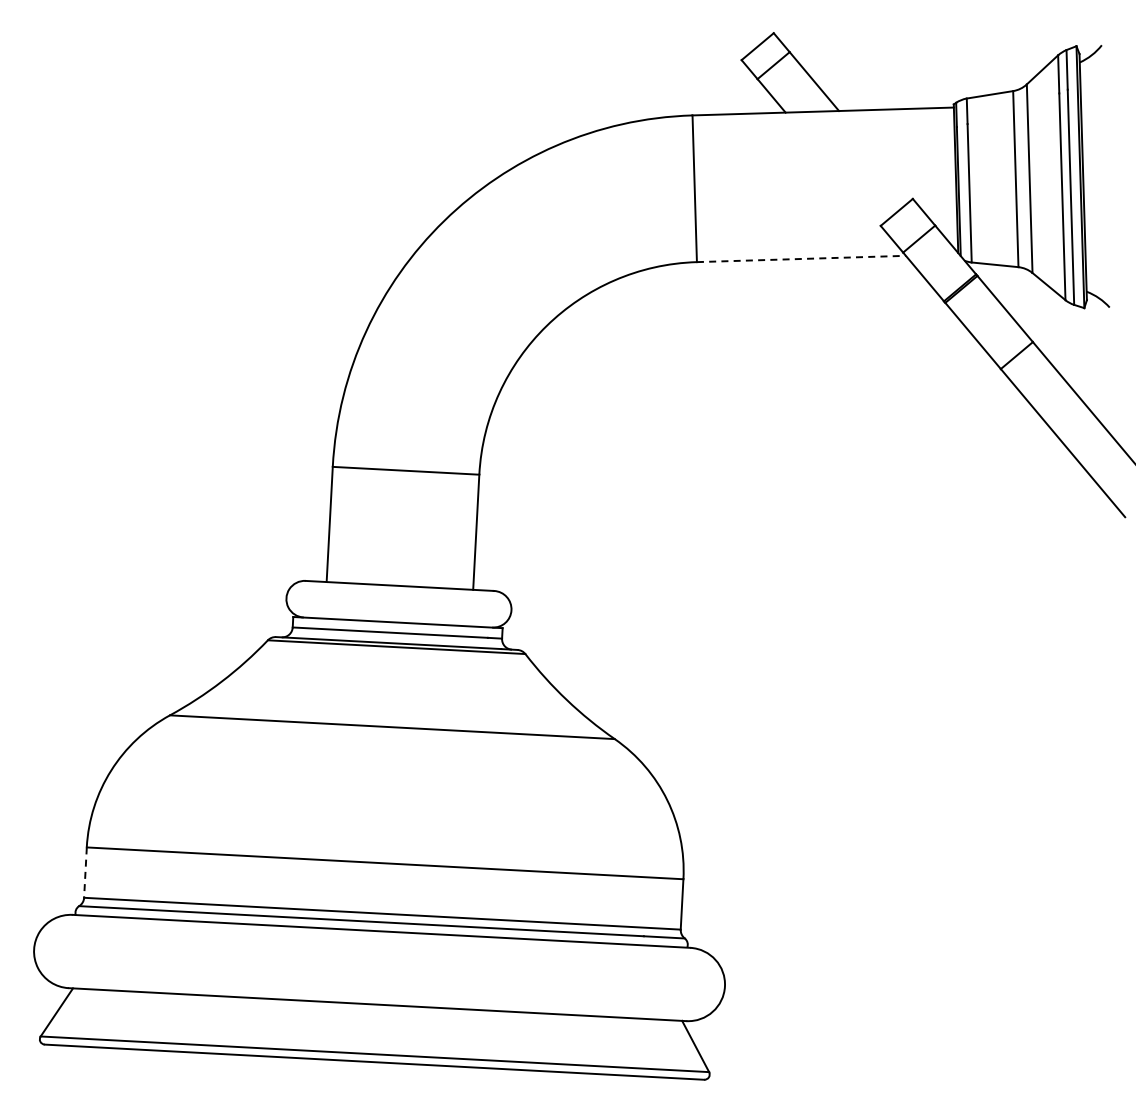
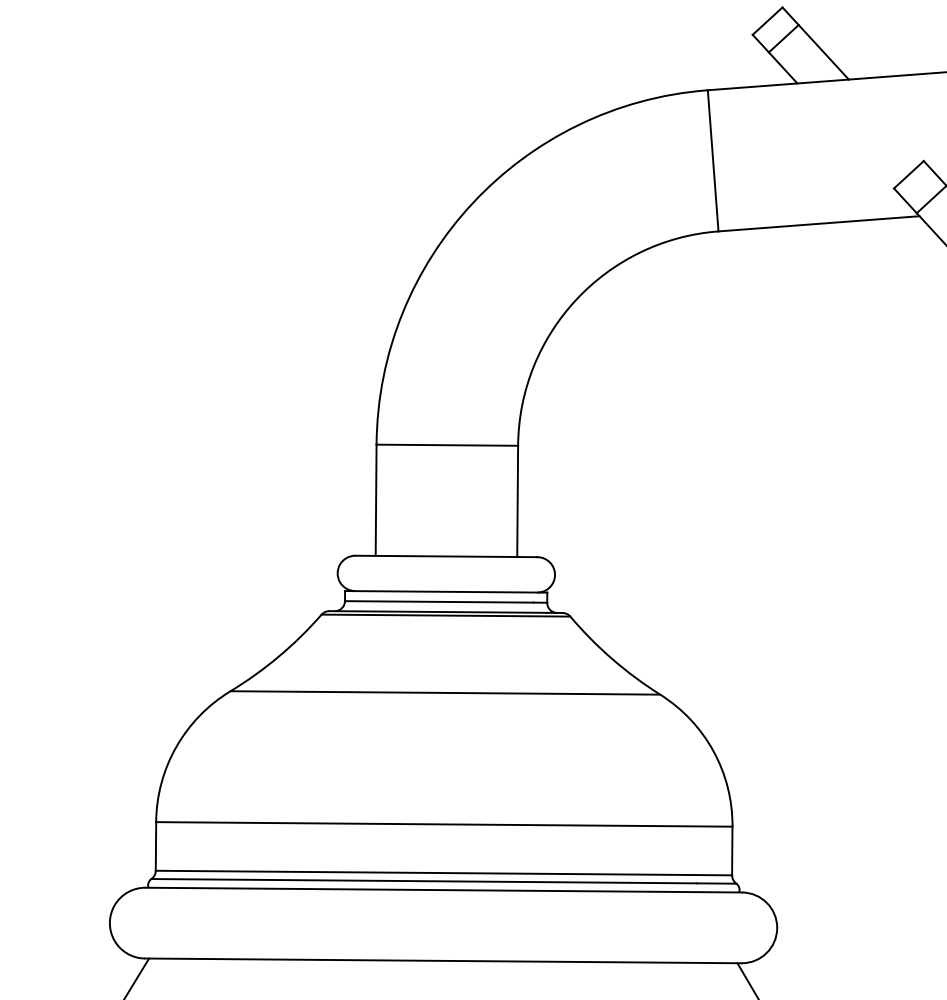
line: (801, 258) -> (819, 223), dashed -> solid
line: (85, 873) -> (156, 847), dashed -> solid

